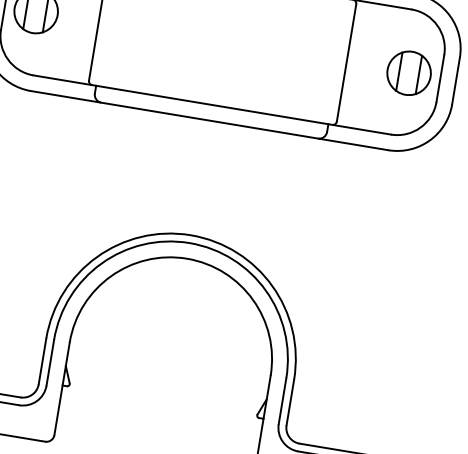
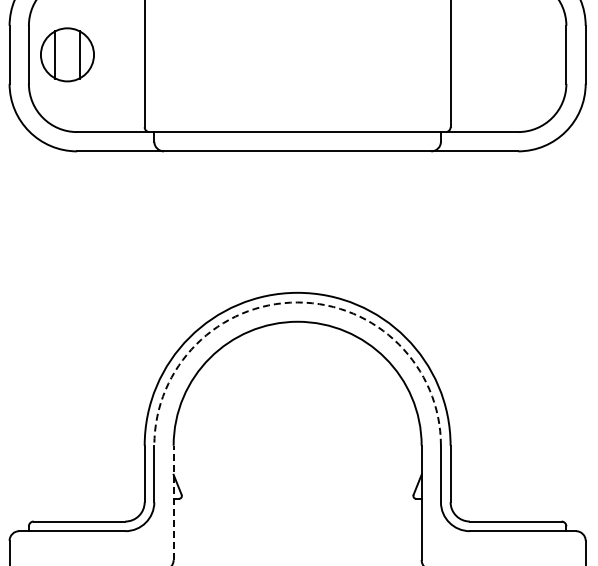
part: (408, 72) -> (527, 54), removed
arc: (189, 243) -> (297, 302), solid -> dashed
line: (62, 388) -> (173, 502), solid -> dashed

